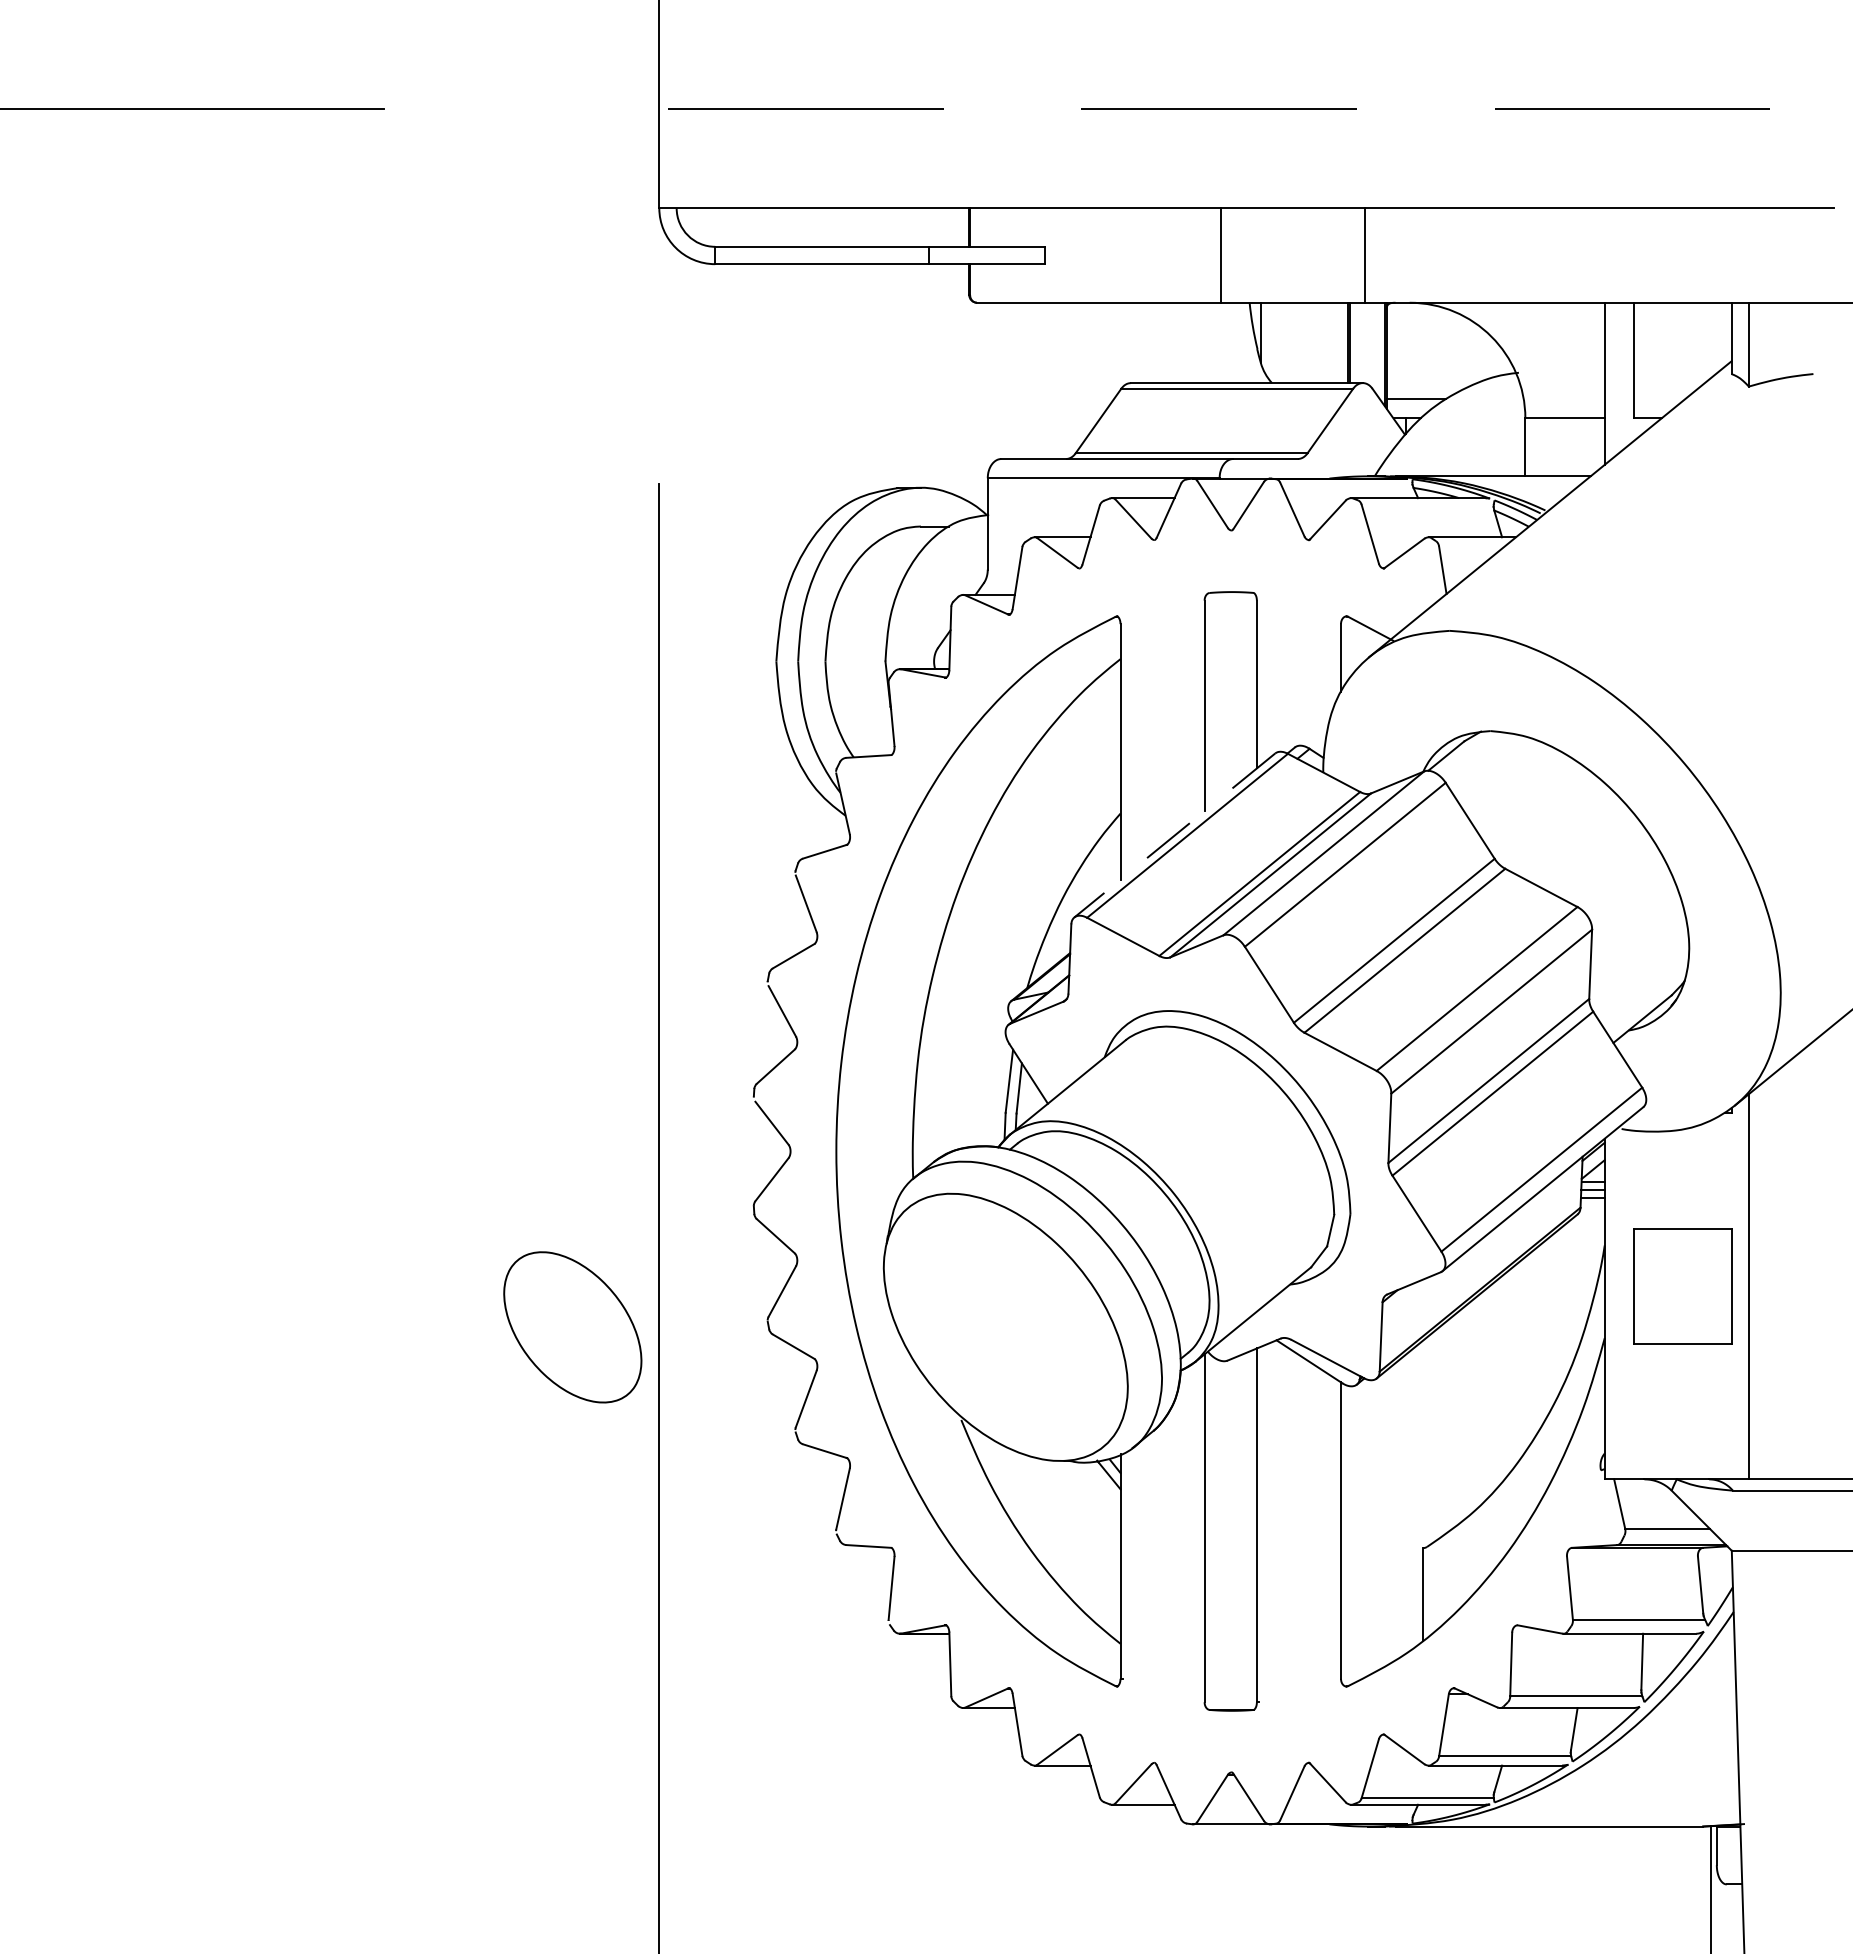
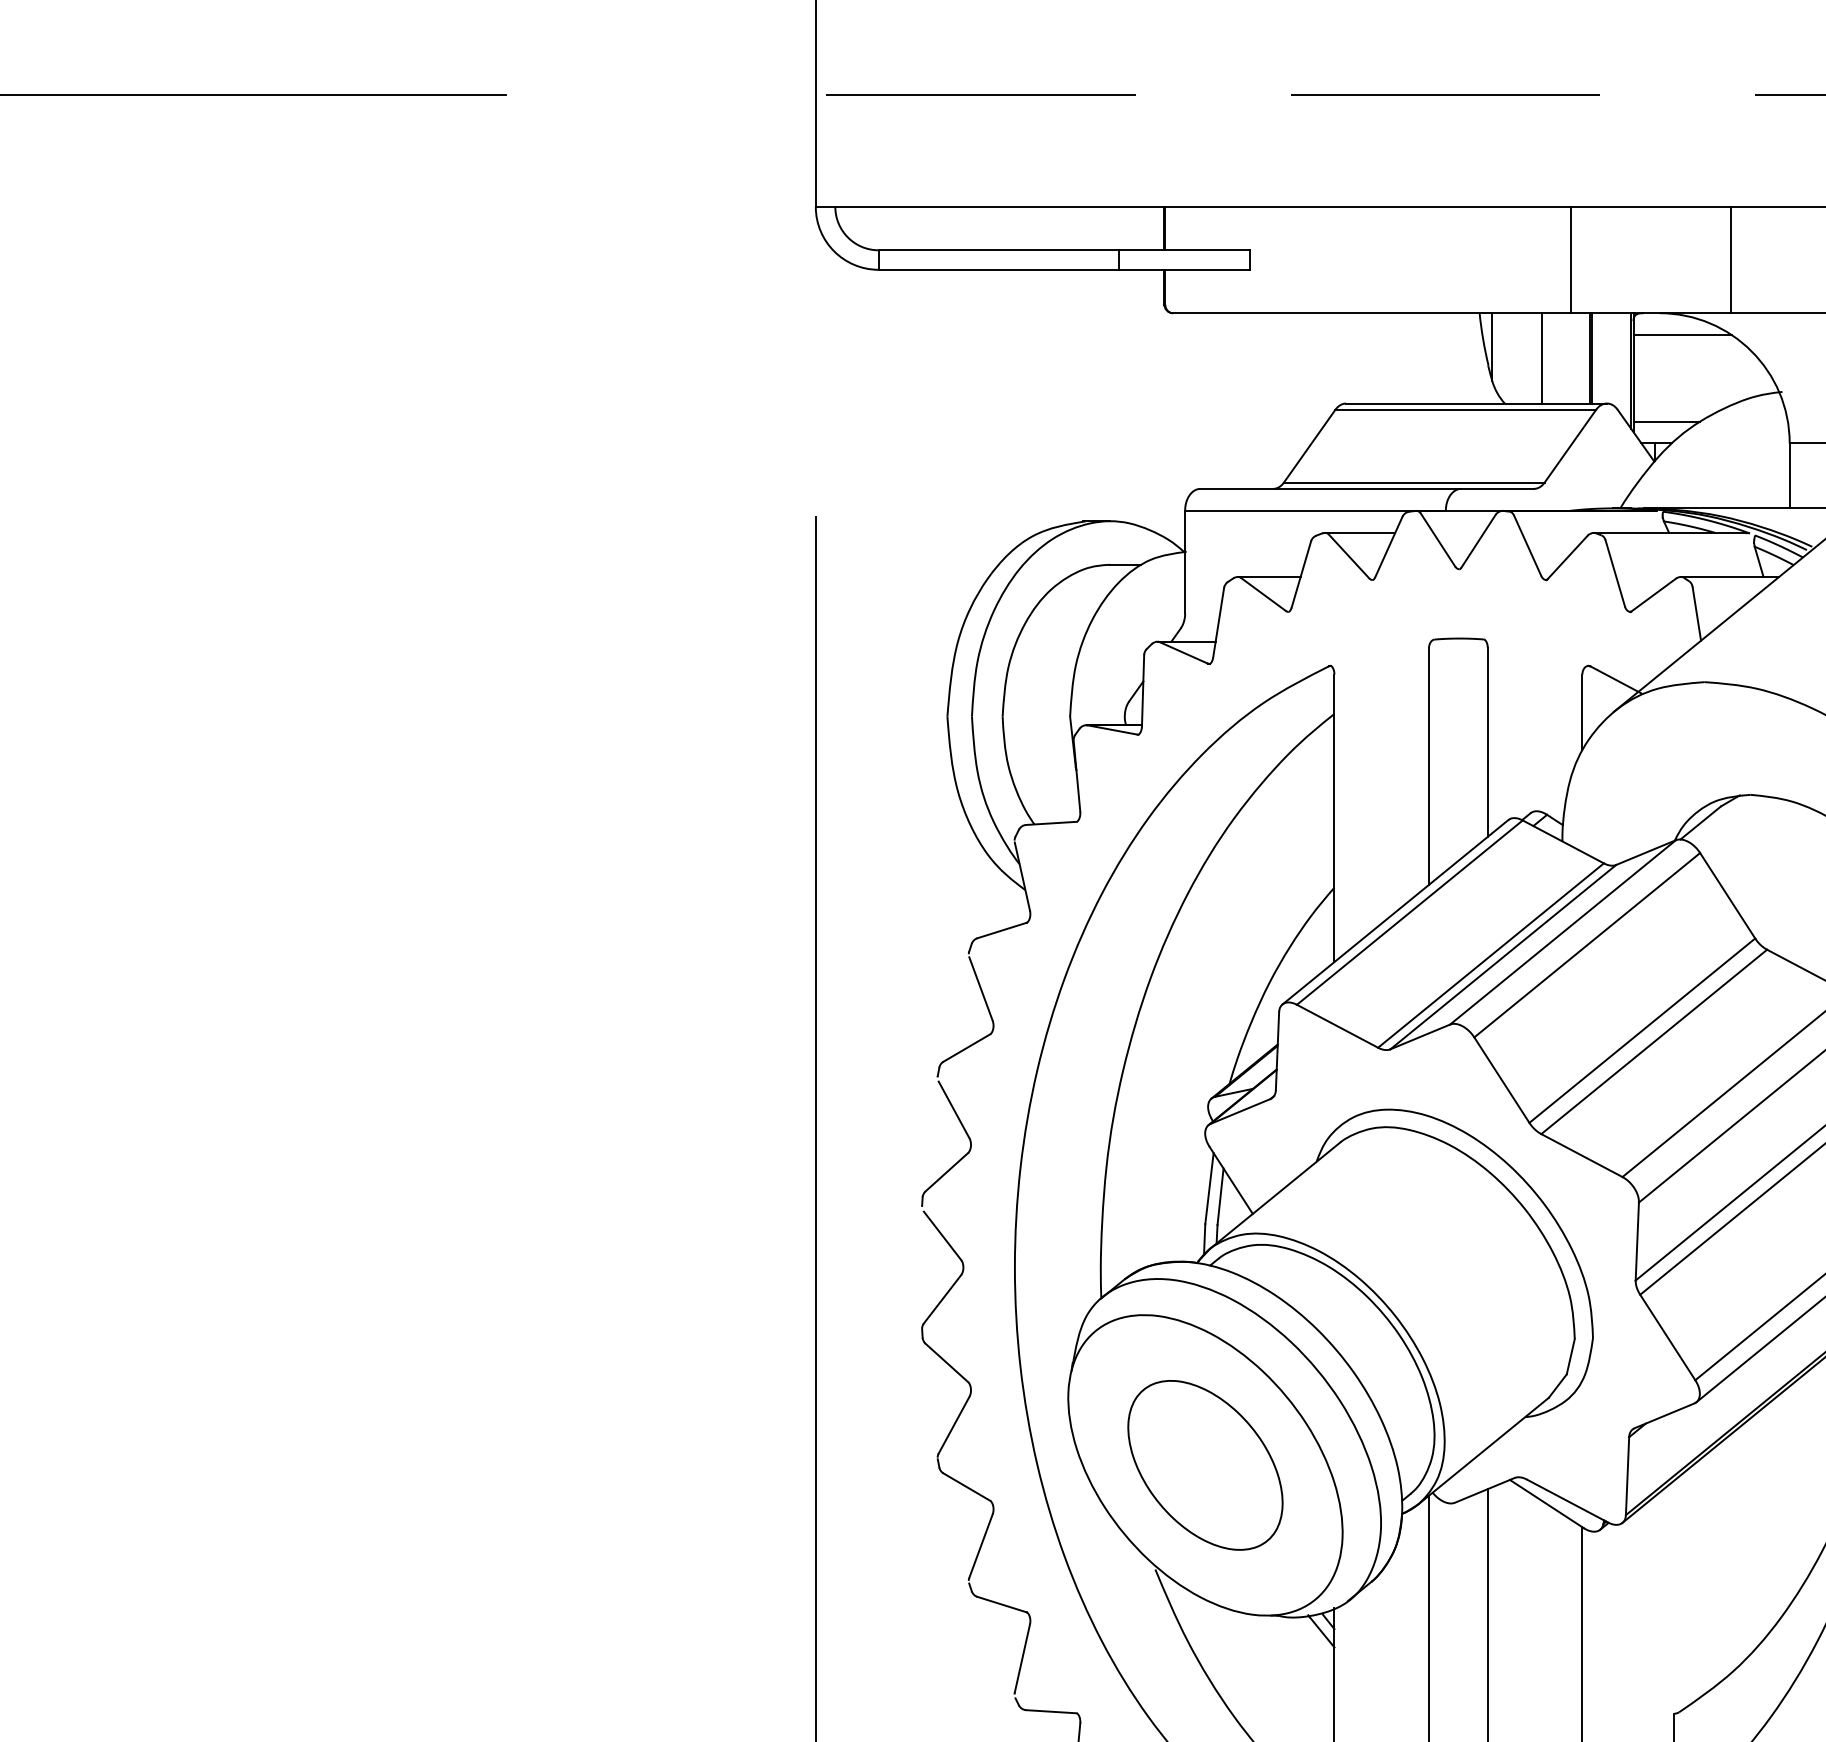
line: (1221, 255) -> (1571, 260), moved
line: (1364, 255) -> (1730, 260), moved
line: (1429, 322) -> (1681, 335), added
line: (1304, 342) -> (1541, 357), added
line: (1174, 835) -> (1395, 912), dashed -> solid
part: (572, 1327) -> (1205, 1465), moved

